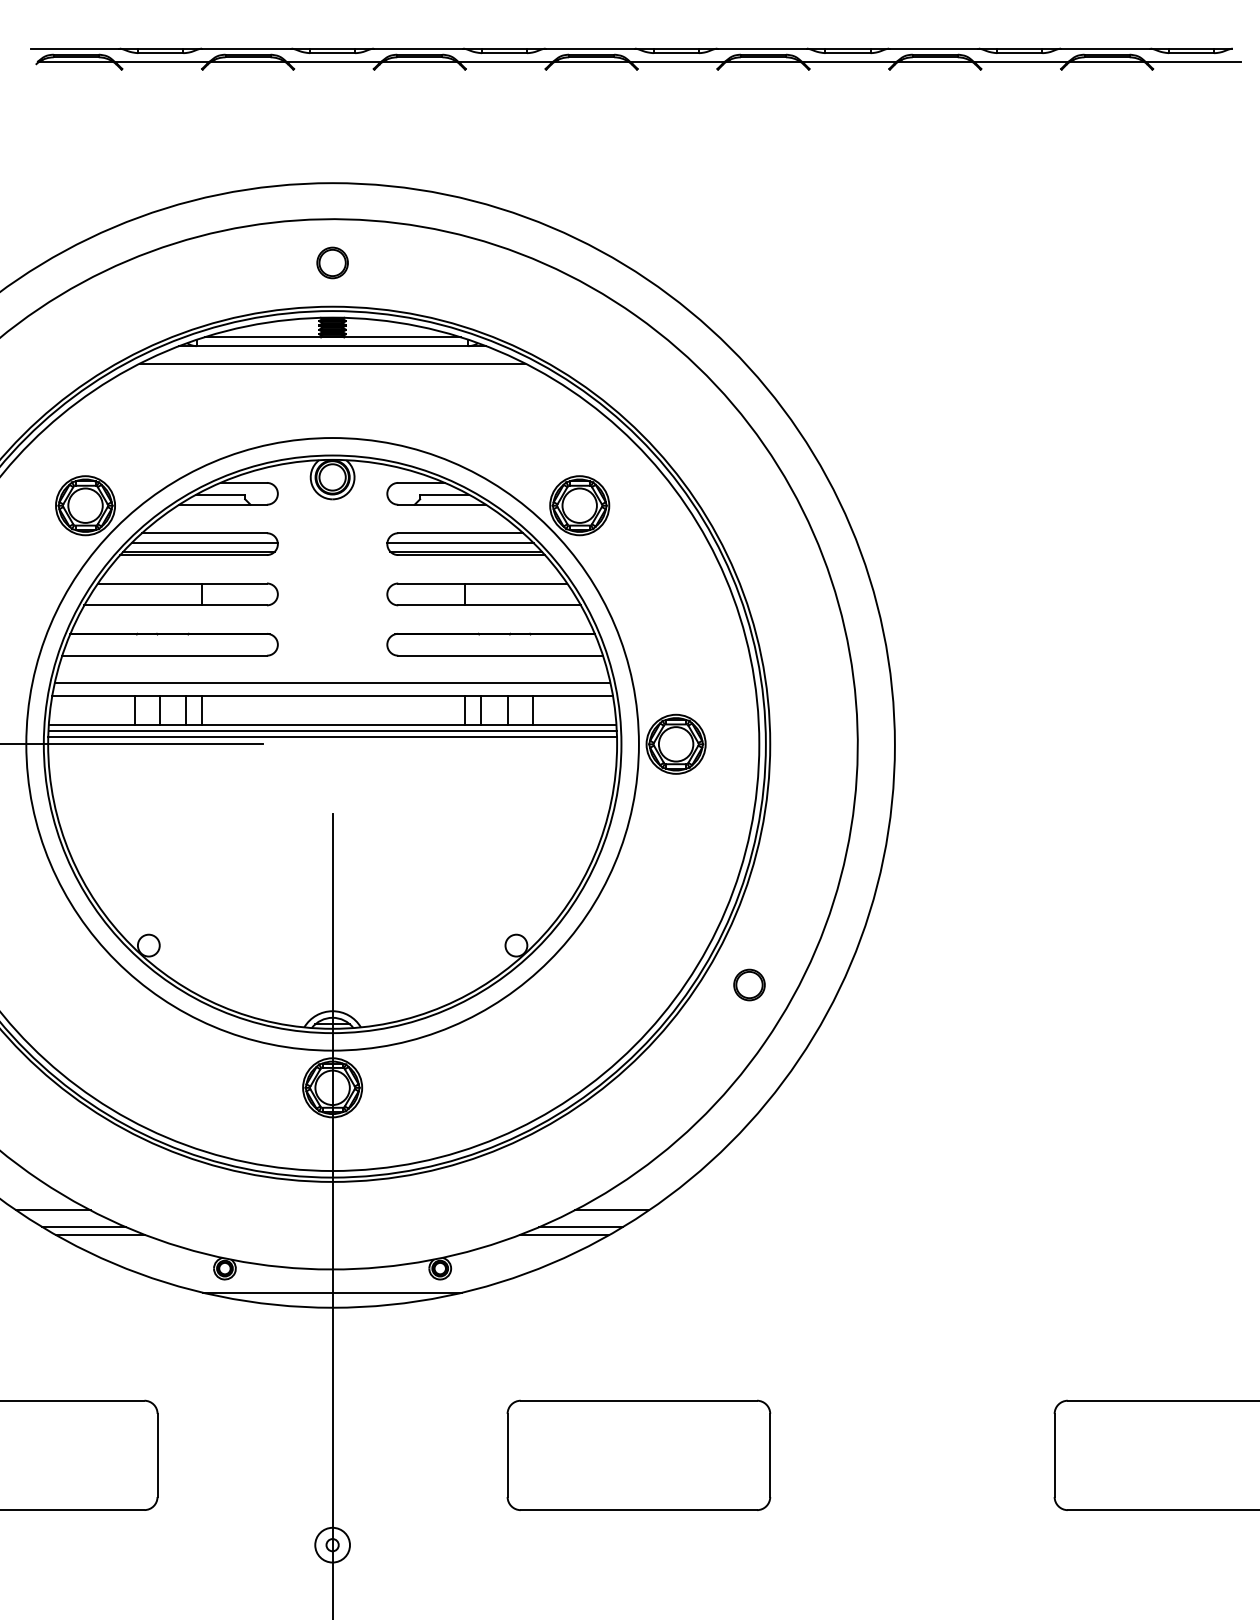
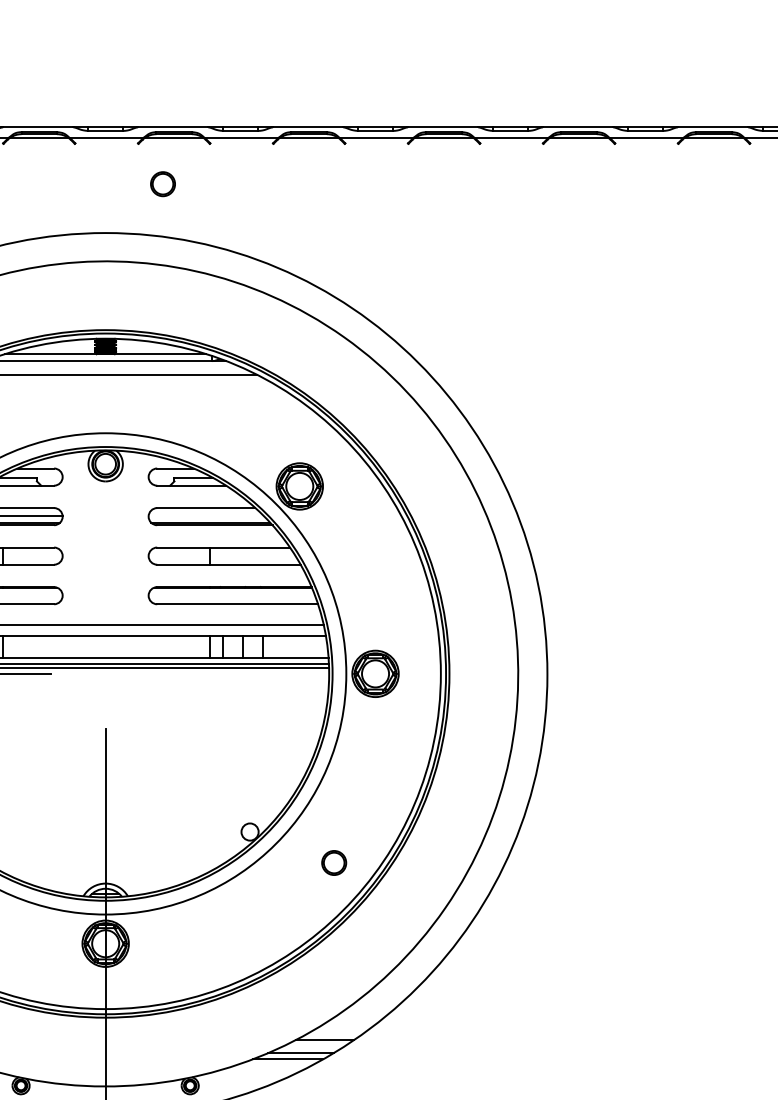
part: (332, 262) -> (162, 183), moved
line: (460, 543) -> (206, 516), removed
part: (749, 984) -> (334, 862), moved

